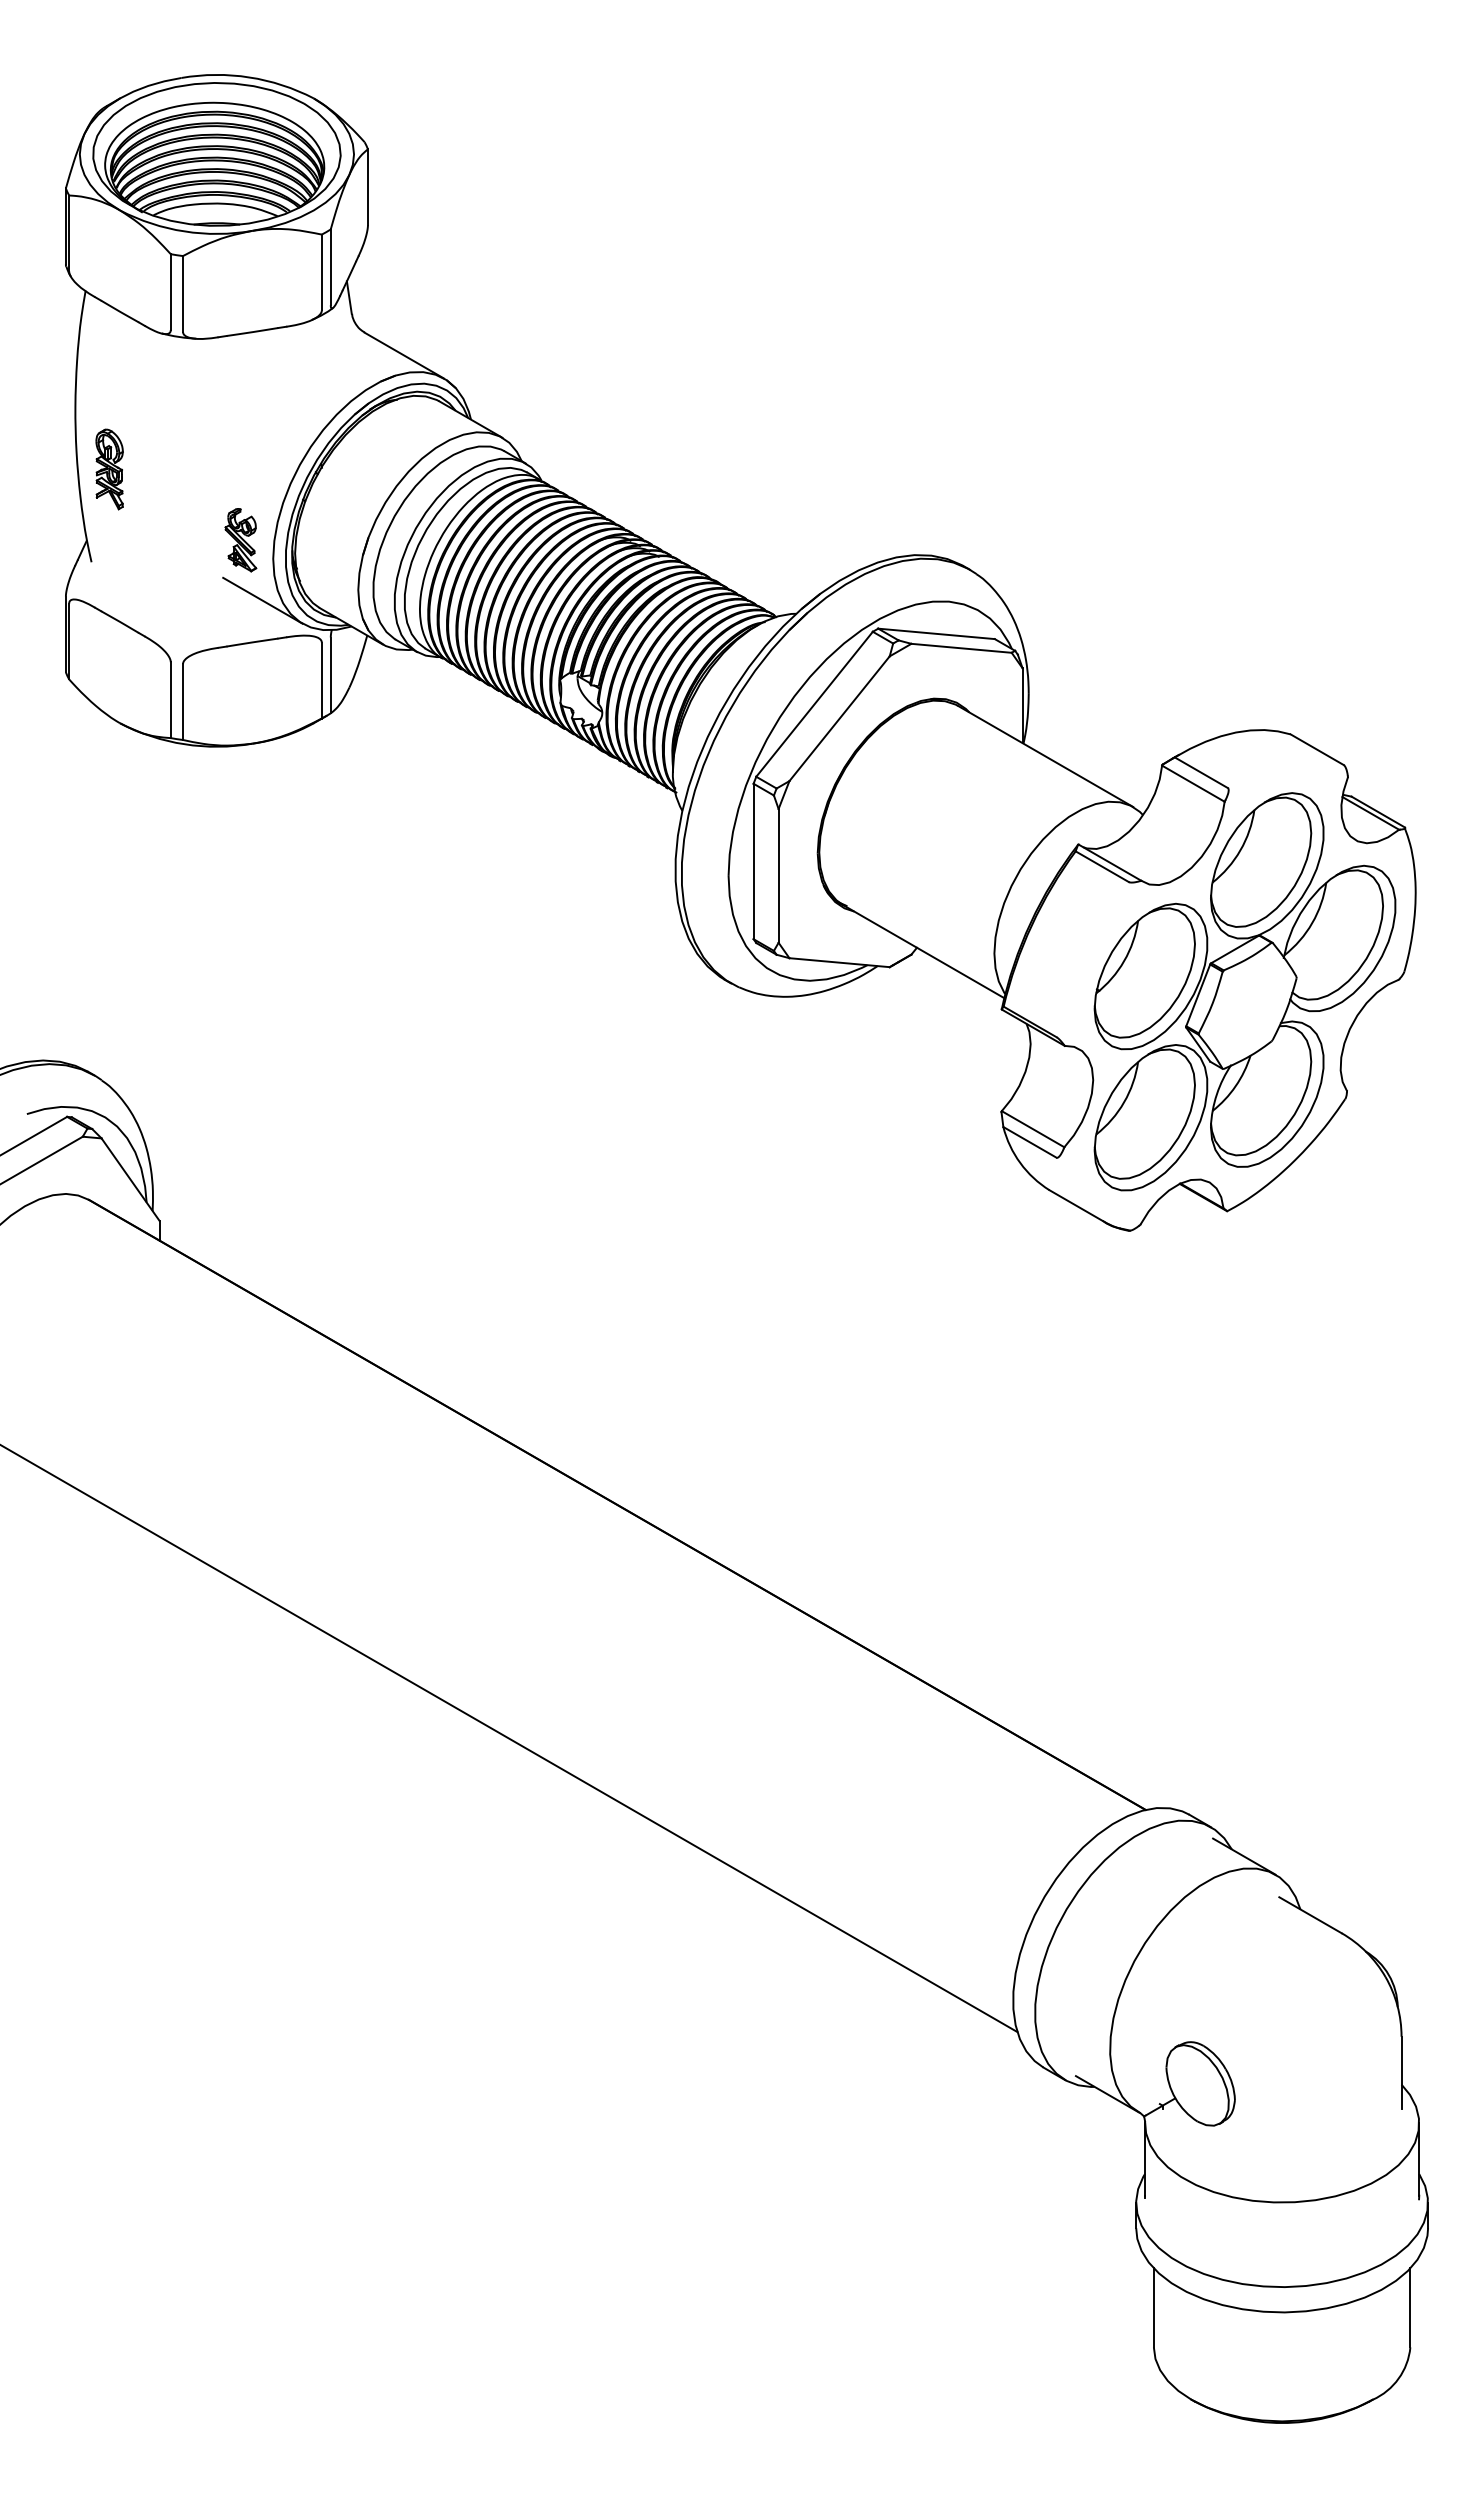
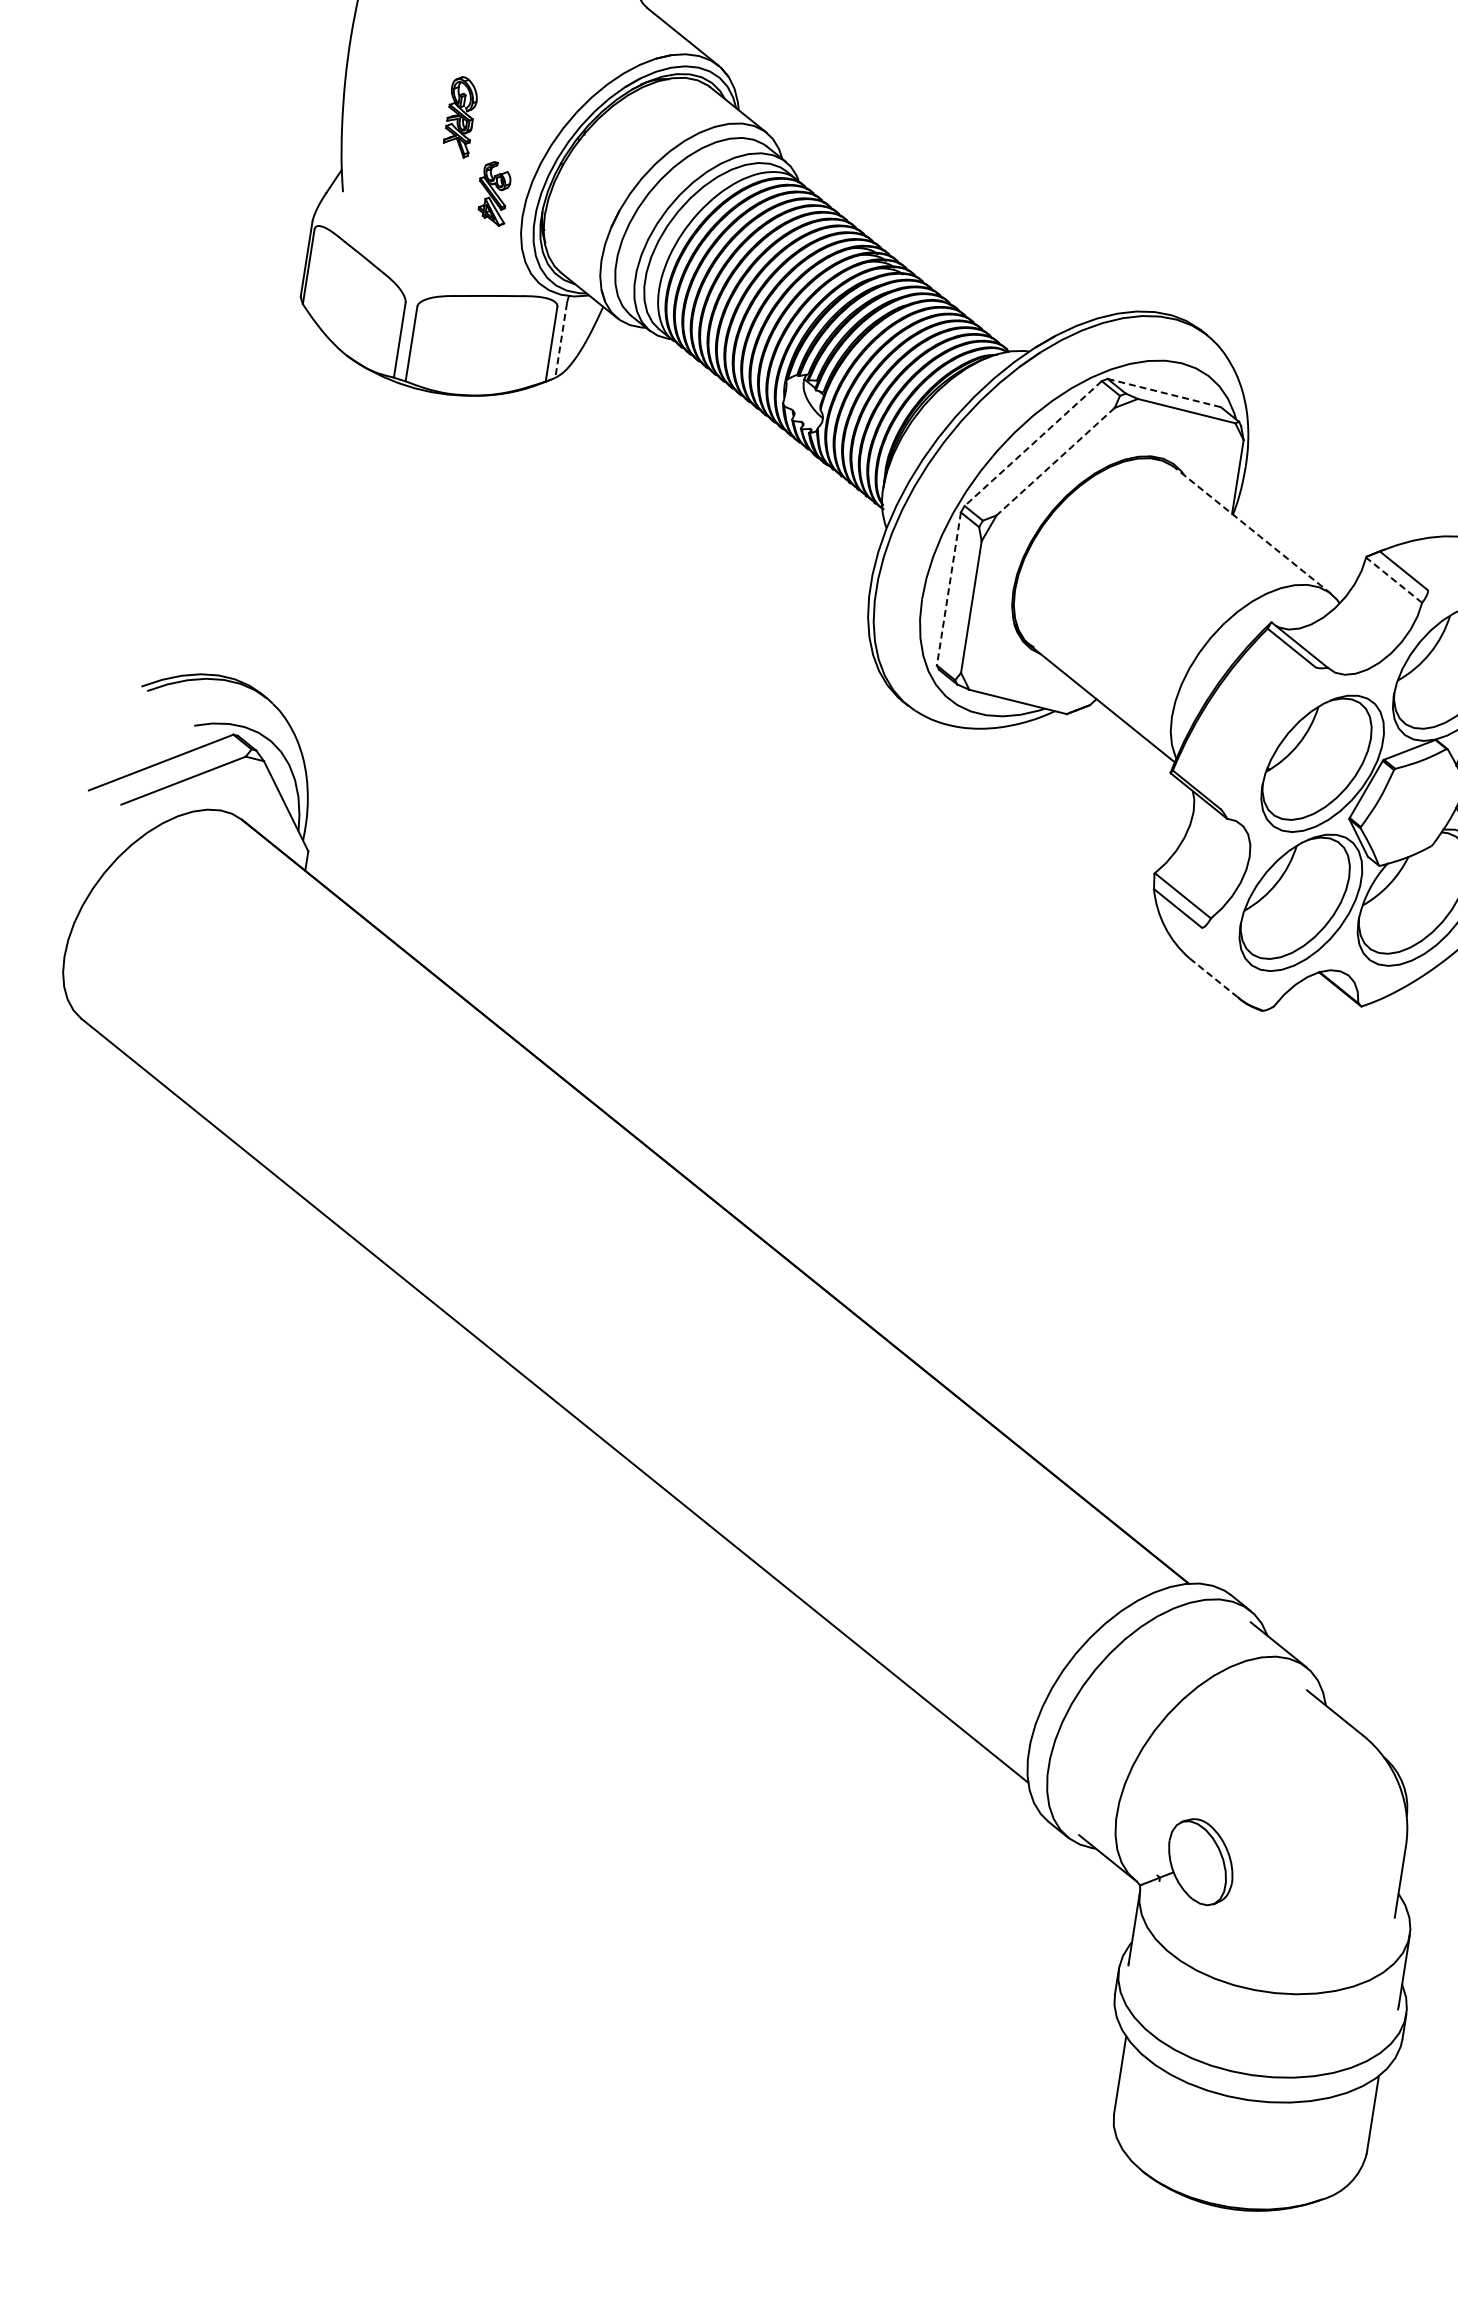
part: (109, 469) -> (460, 116), moved
line: (262, 600) -> (505, 256), removed
line: (936, 633) -> (1164, 392), solid -> dashed
line: (330, 675) -> (560, 340), solid -> dashed
line: (814, 704) -> (1033, 443), solid -> dashed
line: (839, 719) -> (1055, 462), solid -> dashed
line: (1045, 756) -> (1252, 530), solid -> dashed
line: (1192, 783) -> (1393, 579), solid -> dashed
line: (753, 861) -> (948, 589), solid -> dashed
line: (1076, 1205) -> (1213, 977), solid -> dashed

